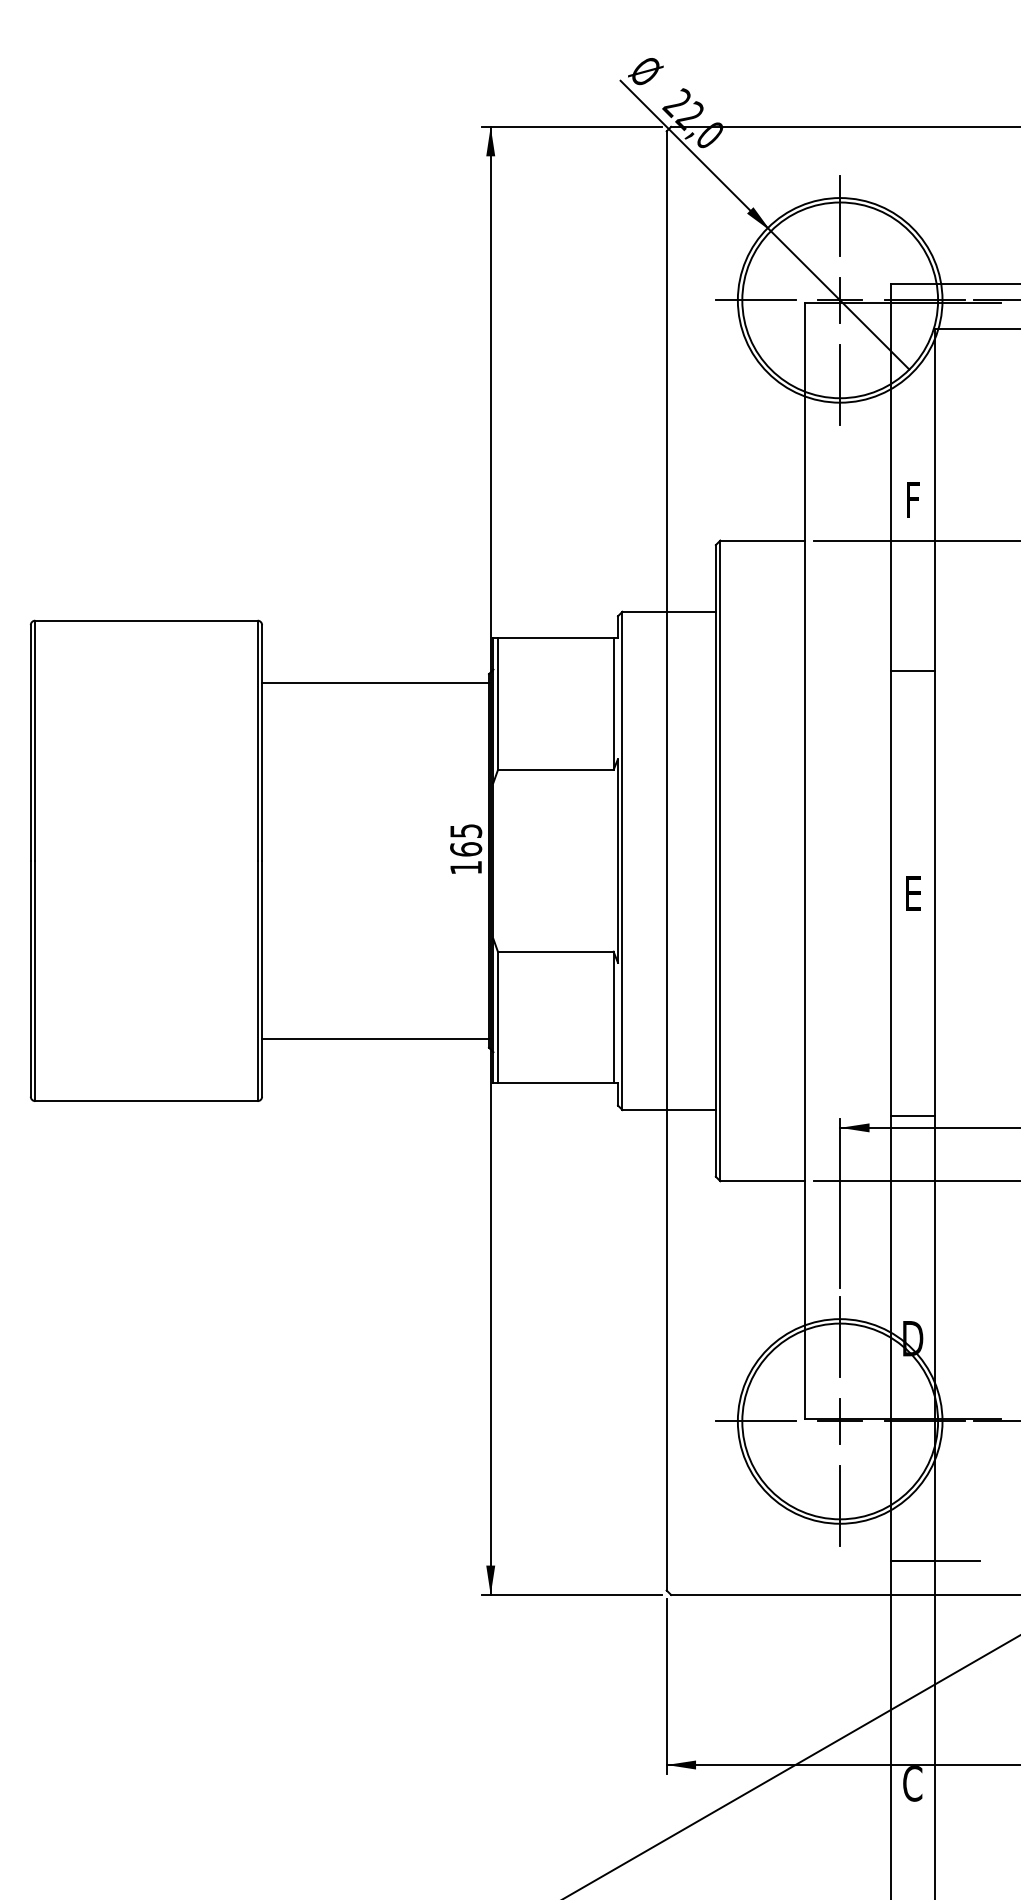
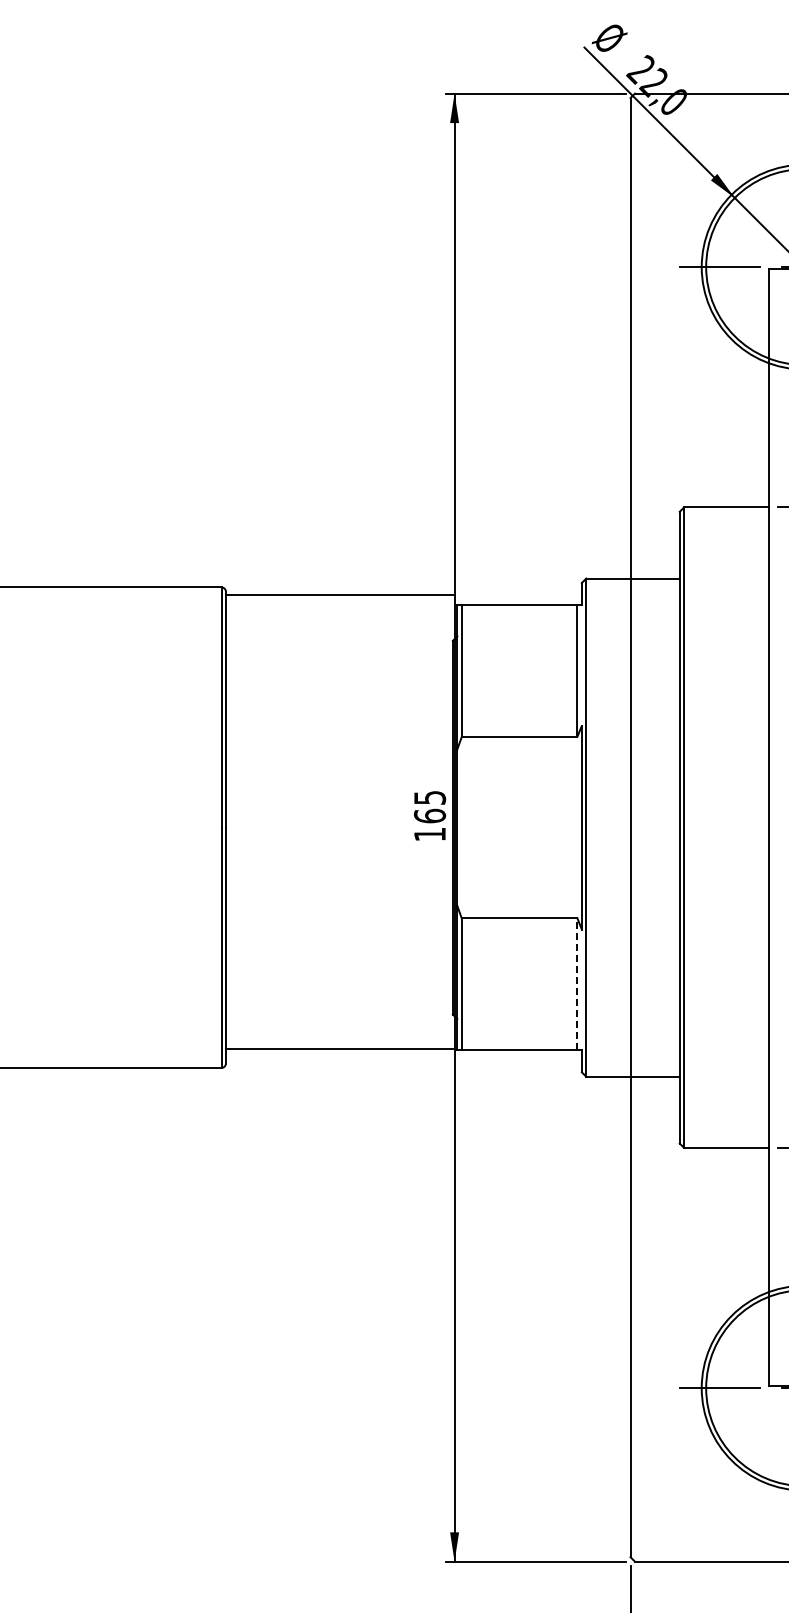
line: (375, 682) -> (339, 594), moved
line: (613, 1017) -> (577, 984), solid -> dashed
line: (375, 1038) -> (339, 1048), moved

